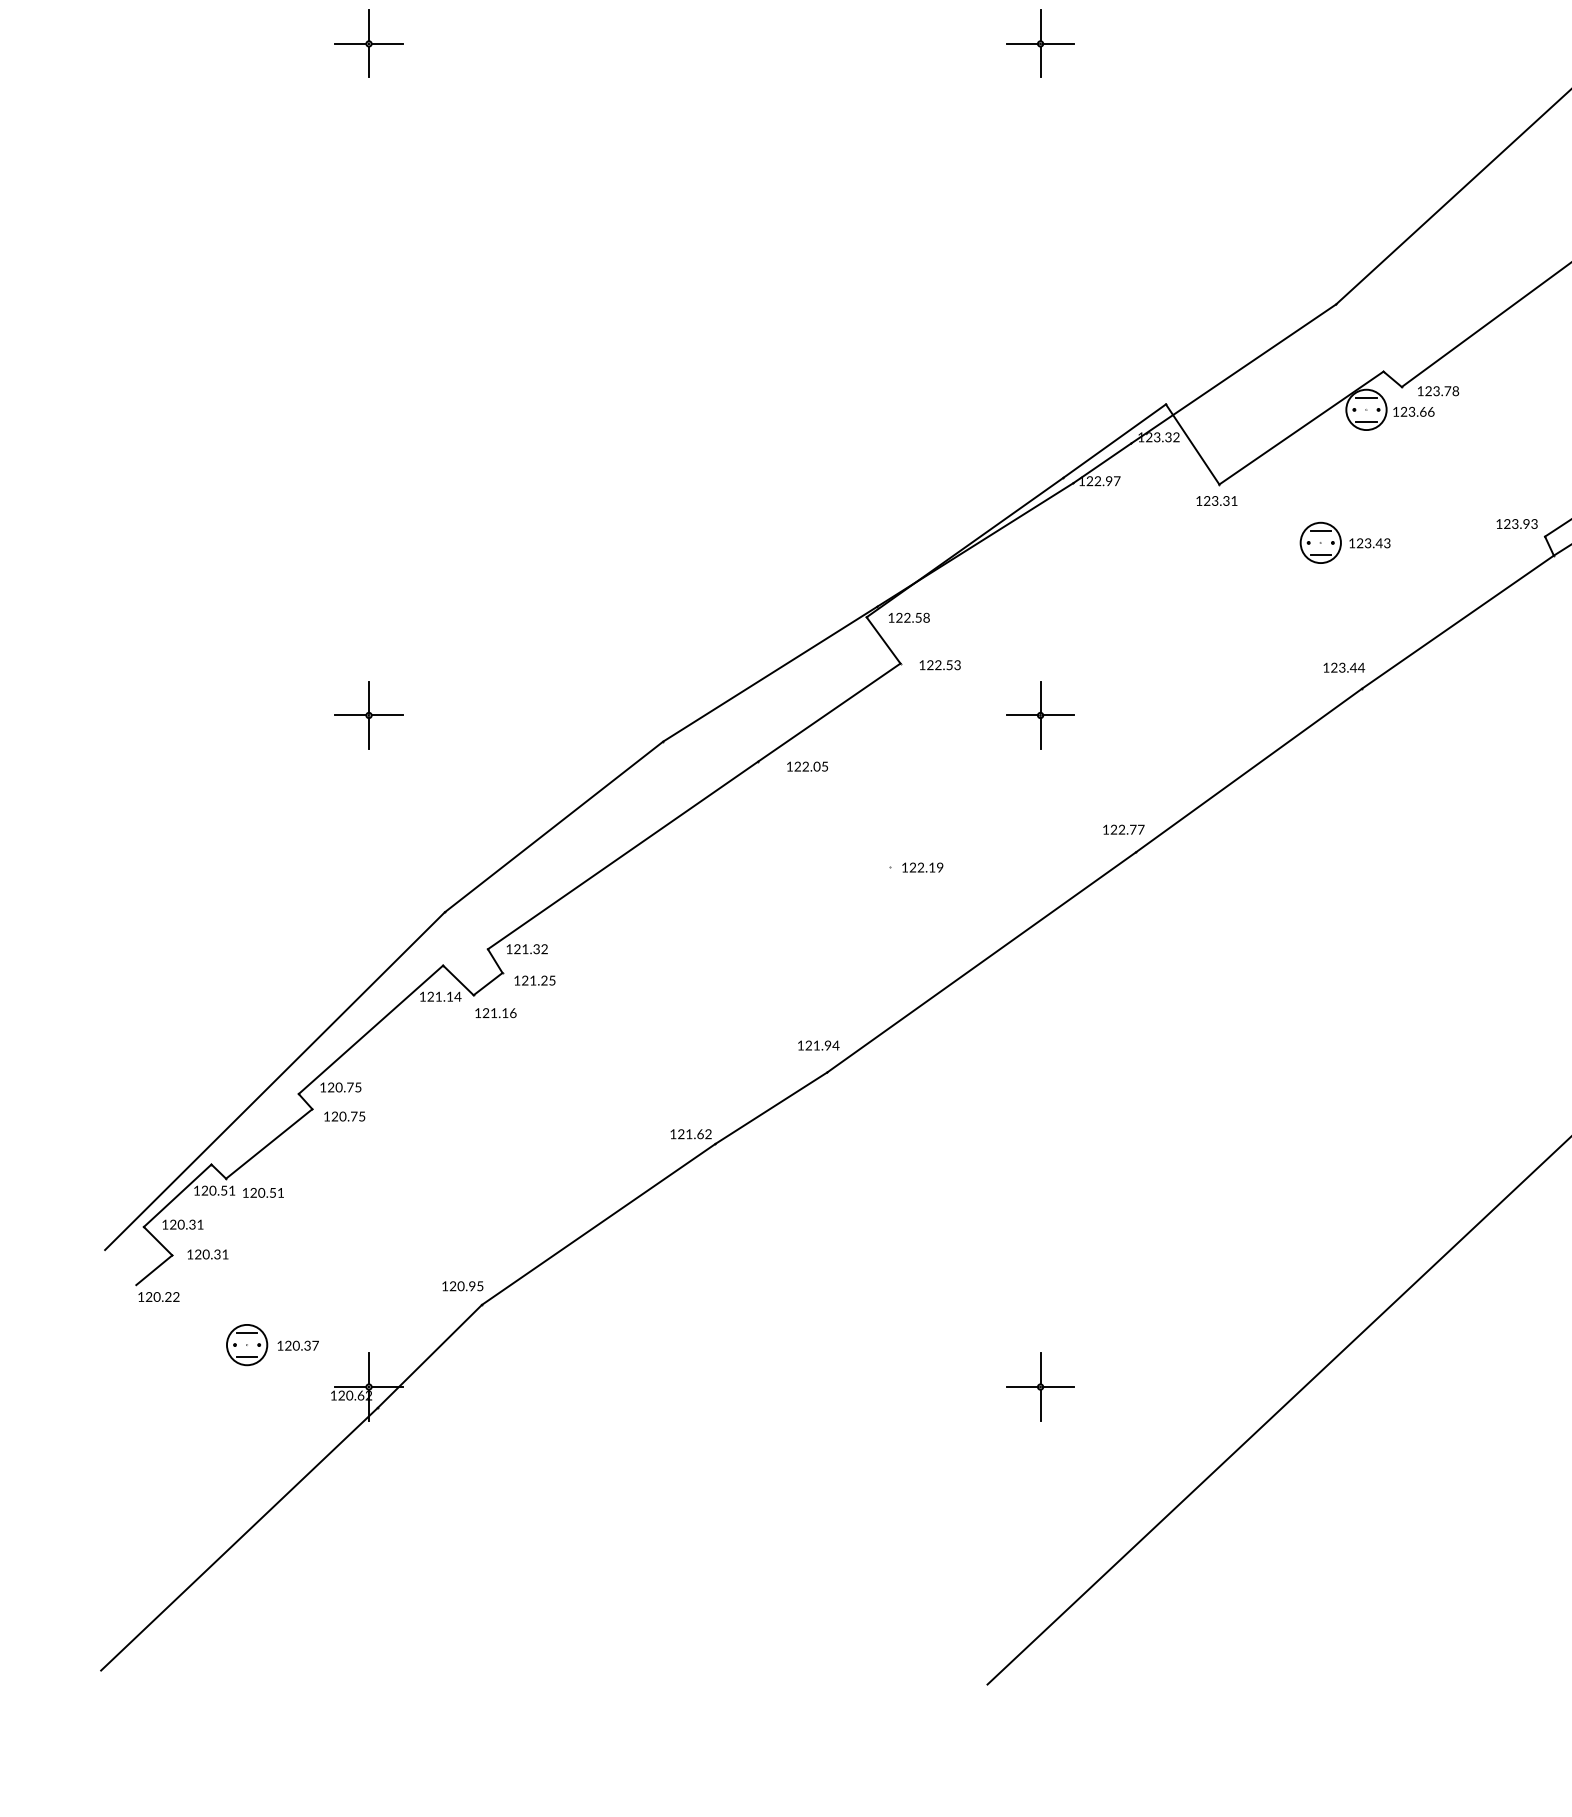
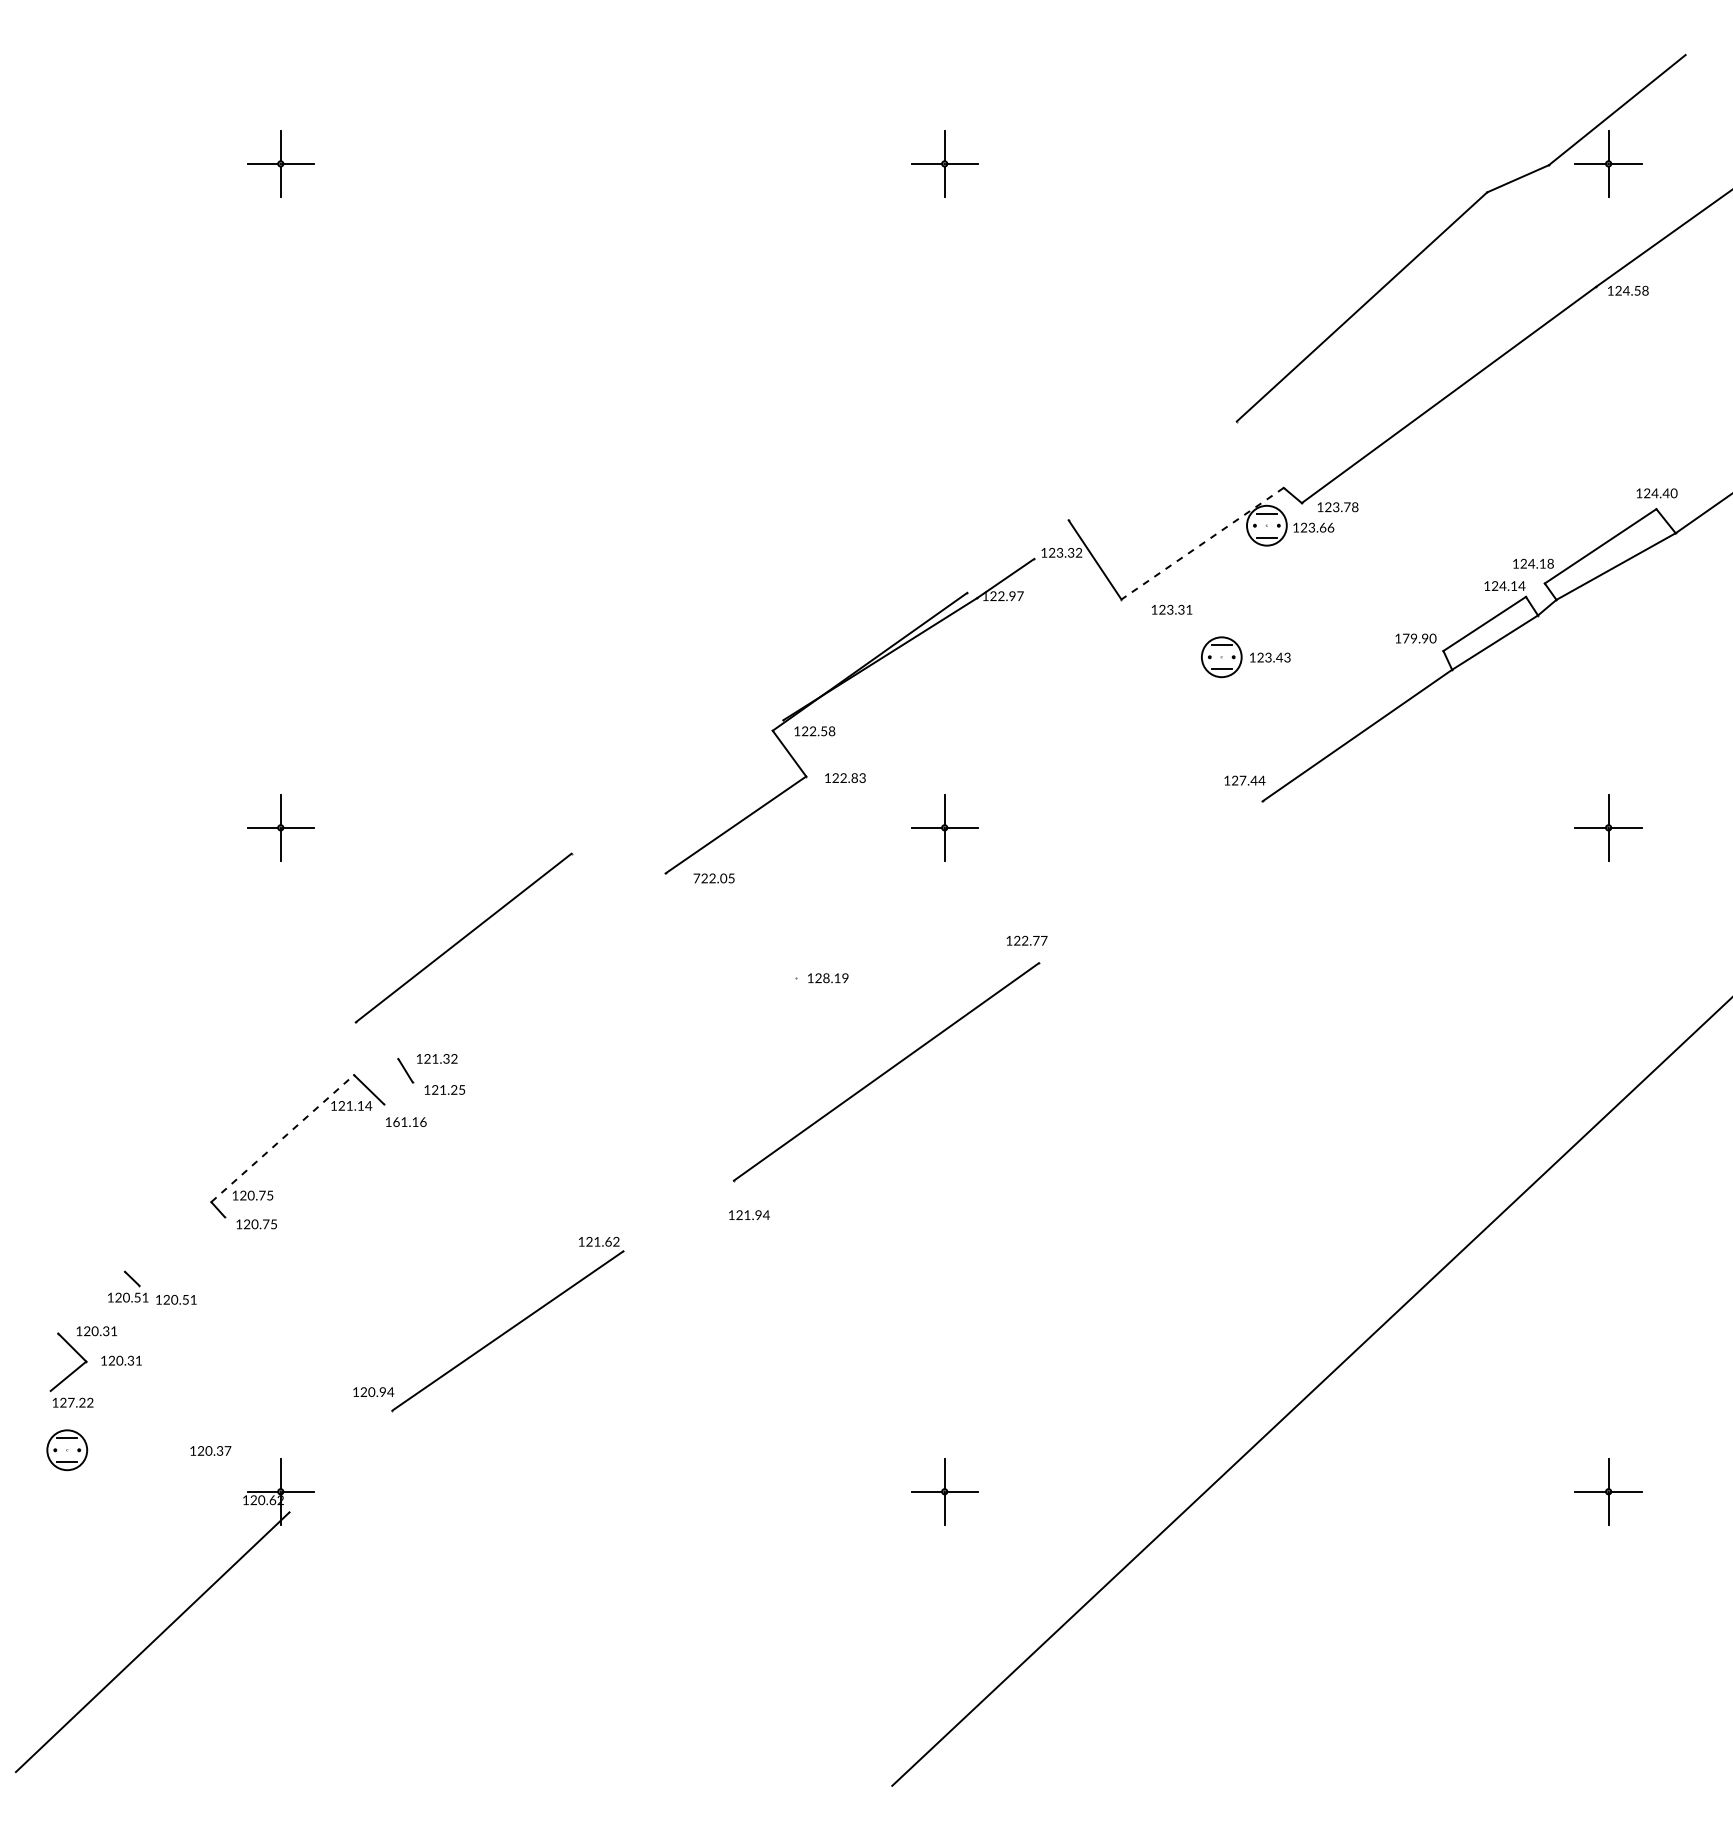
line: (1233, 373) -> (1135, 489), removed
line: (1301, 427) -> (1202, 543), solid -> dashed
line: (1114, 441) -> (1017, 556), removed
text: (1217, 500) -> (1172, 609), moved
text: (1520, 523) -> (1419, 638), 123.93 -> 179.90
text: (949, 664) -> (854, 777), 122.53 -> 122.83
text: (1341, 667) -> (1242, 780), 123.44 -> 127.44
line: (770, 673) -> (677, 786), removed
text: (789, 766) -> (696, 878), 122.05 -> 722.05
line: (1248, 770) -> (1150, 882), removed
line: (622, 854) -> (531, 965), removed
text: (921, 867) -> (826, 978), 122.19 -> 128.19
line: (488, 984) -> (398, 1093), removed
text: (486, 1012) -> (396, 1121), 121.16 -> 161.16
line: (370, 1029) -> (282, 1138), solid -> dashed
text: (818, 1044) -> (749, 1214), moved
line: (274, 1081) -> (187, 1189), removed
line: (771, 1107) -> (678, 1215), removed
line: (268, 1144) -> (181, 1251), removed
line: (177, 1195) -> (91, 1302), removed
text: (480, 1286) -> (390, 1392), 120.95 -> 120.94
text: (156, 1296) -> (70, 1402), 120.22 -> 127.22
part: (247, 1345) -> (67, 1450), moved
line: (429, 1356) -> (340, 1461), removed

